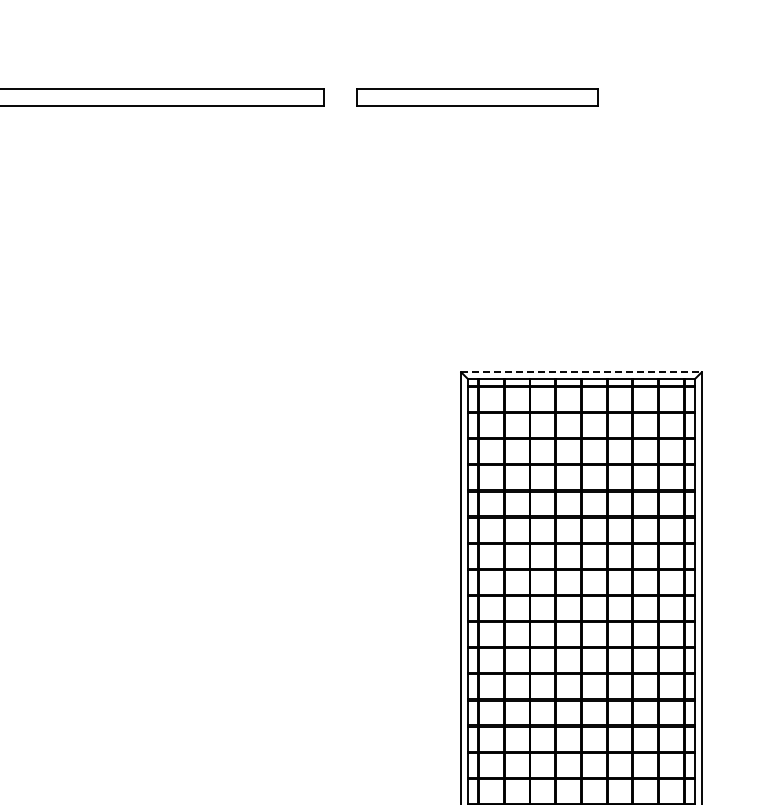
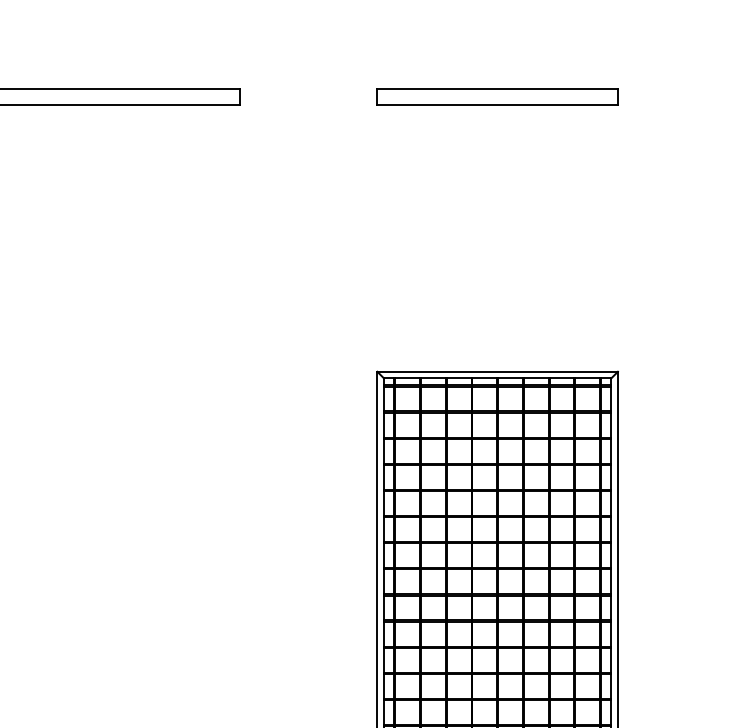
part: (477, 97) -> (497, 97), moved
line: (581, 372) -> (497, 372), dashed -> solid

